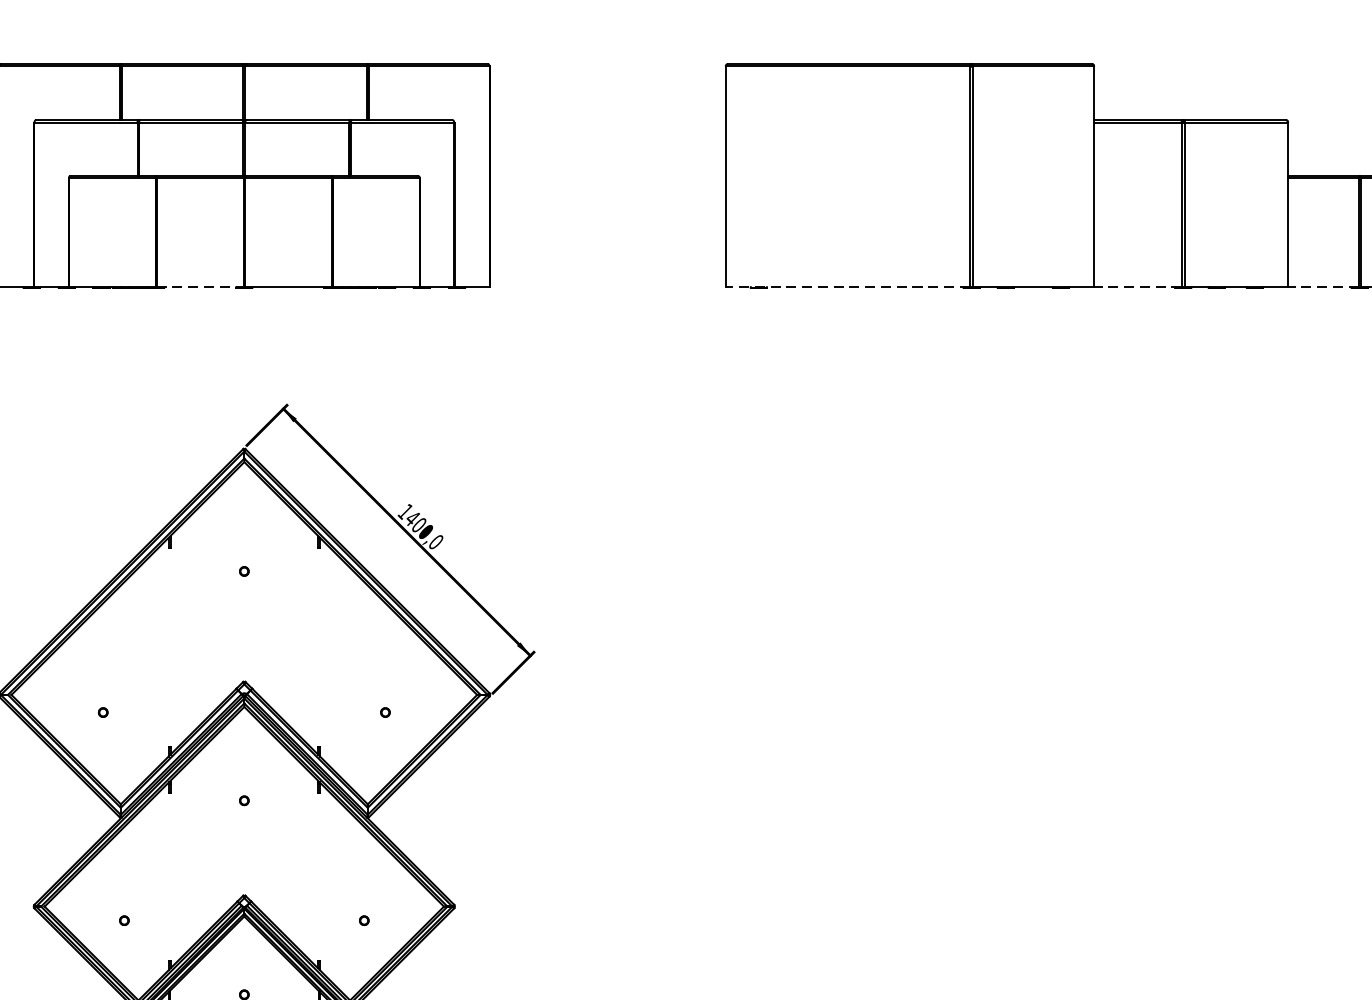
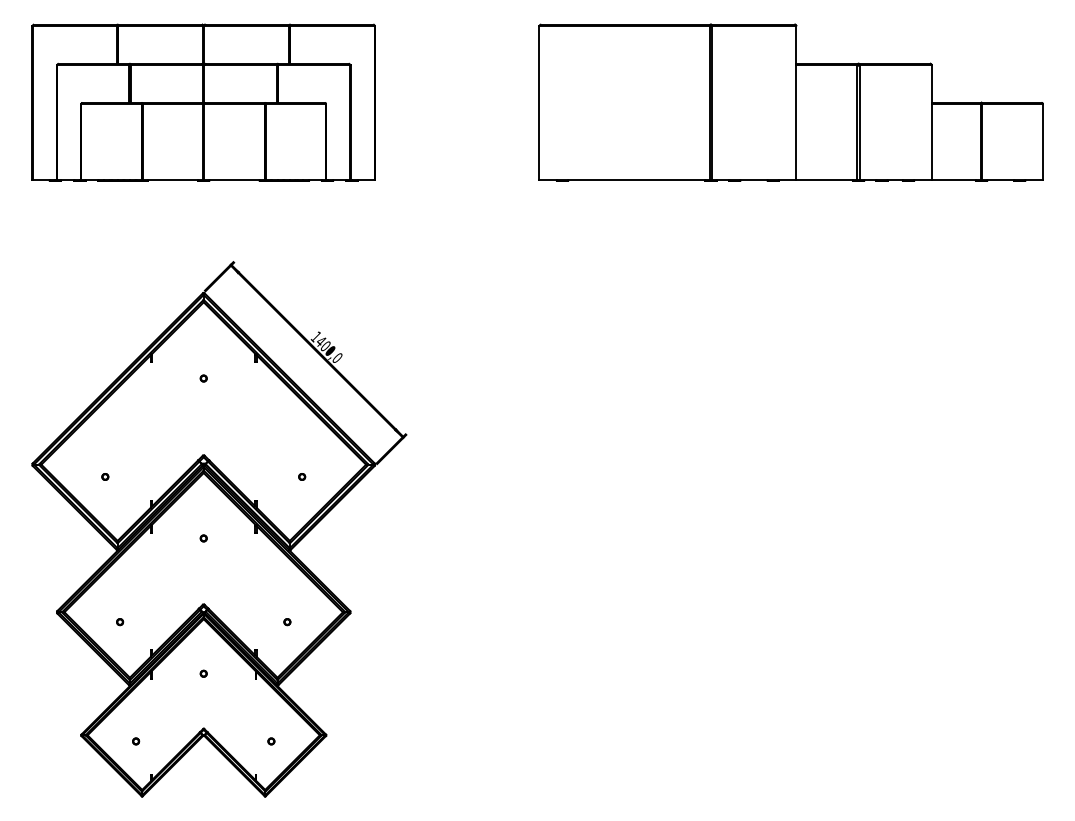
line: (200, 287) -> (173, 180), dashed -> solid
line: (847, 287) -> (624, 180), dashed -> solid
line: (1137, 287) -> (826, 180), dashed -> solid
line: (1323, 287) -> (956, 180), dashed -> solid

